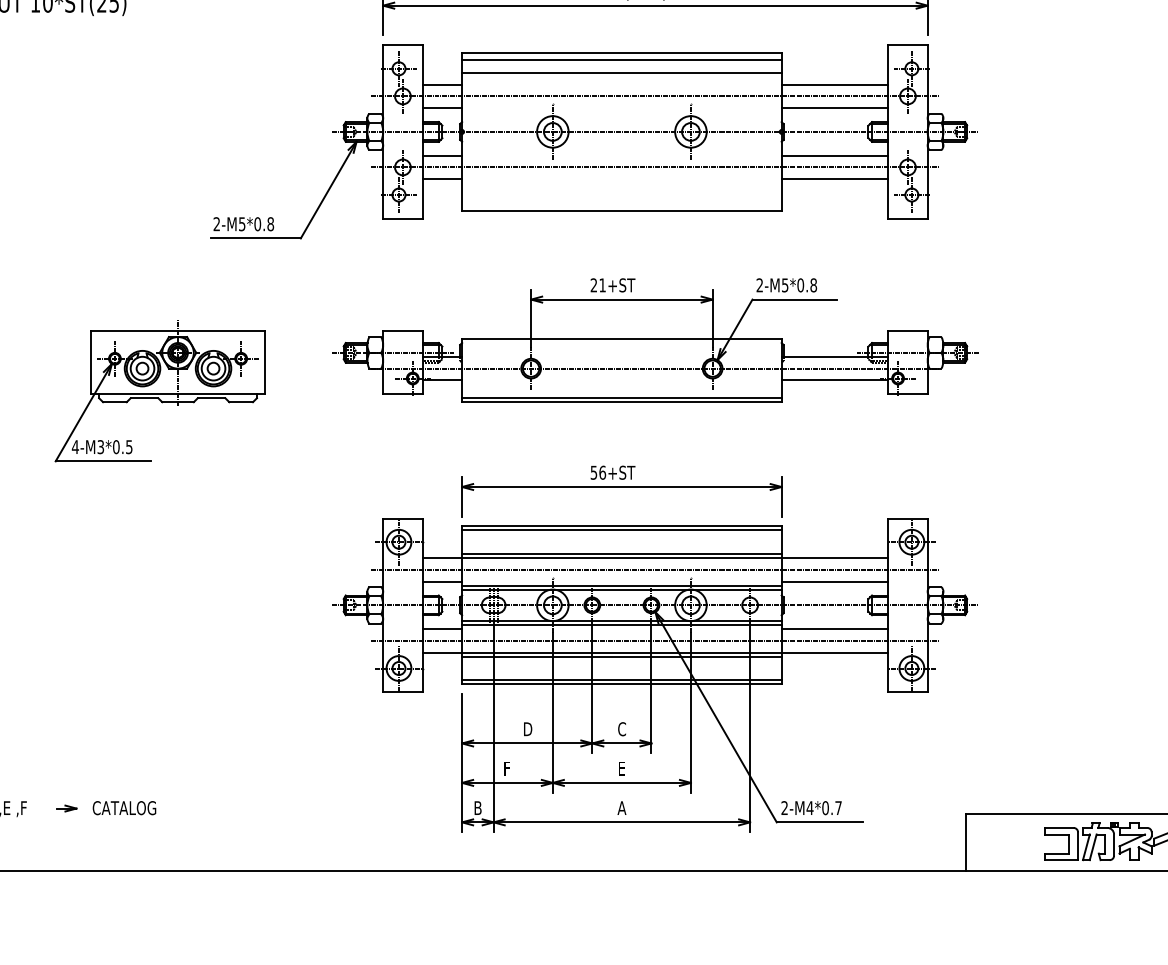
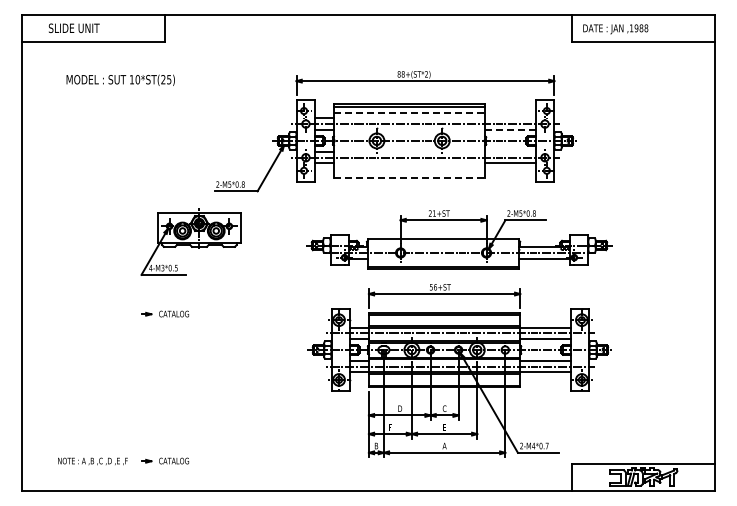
line: (621, 74) -> (409, 113), solid -> dashed
line: (835, 84) -> (510, 118), removed
line: (835, 107) -> (510, 129), solid -> dashed
line: (835, 156) -> (510, 152), removed
line: (621, 211) -> (409, 178), solid -> dashed
part: (655, 340) -> (459, 239), moved
part: (159, 390) -> (190, 241), moved
part: (106, 496) -> (165, 313), added
part: (653, 648) -> (459, 370), moved

